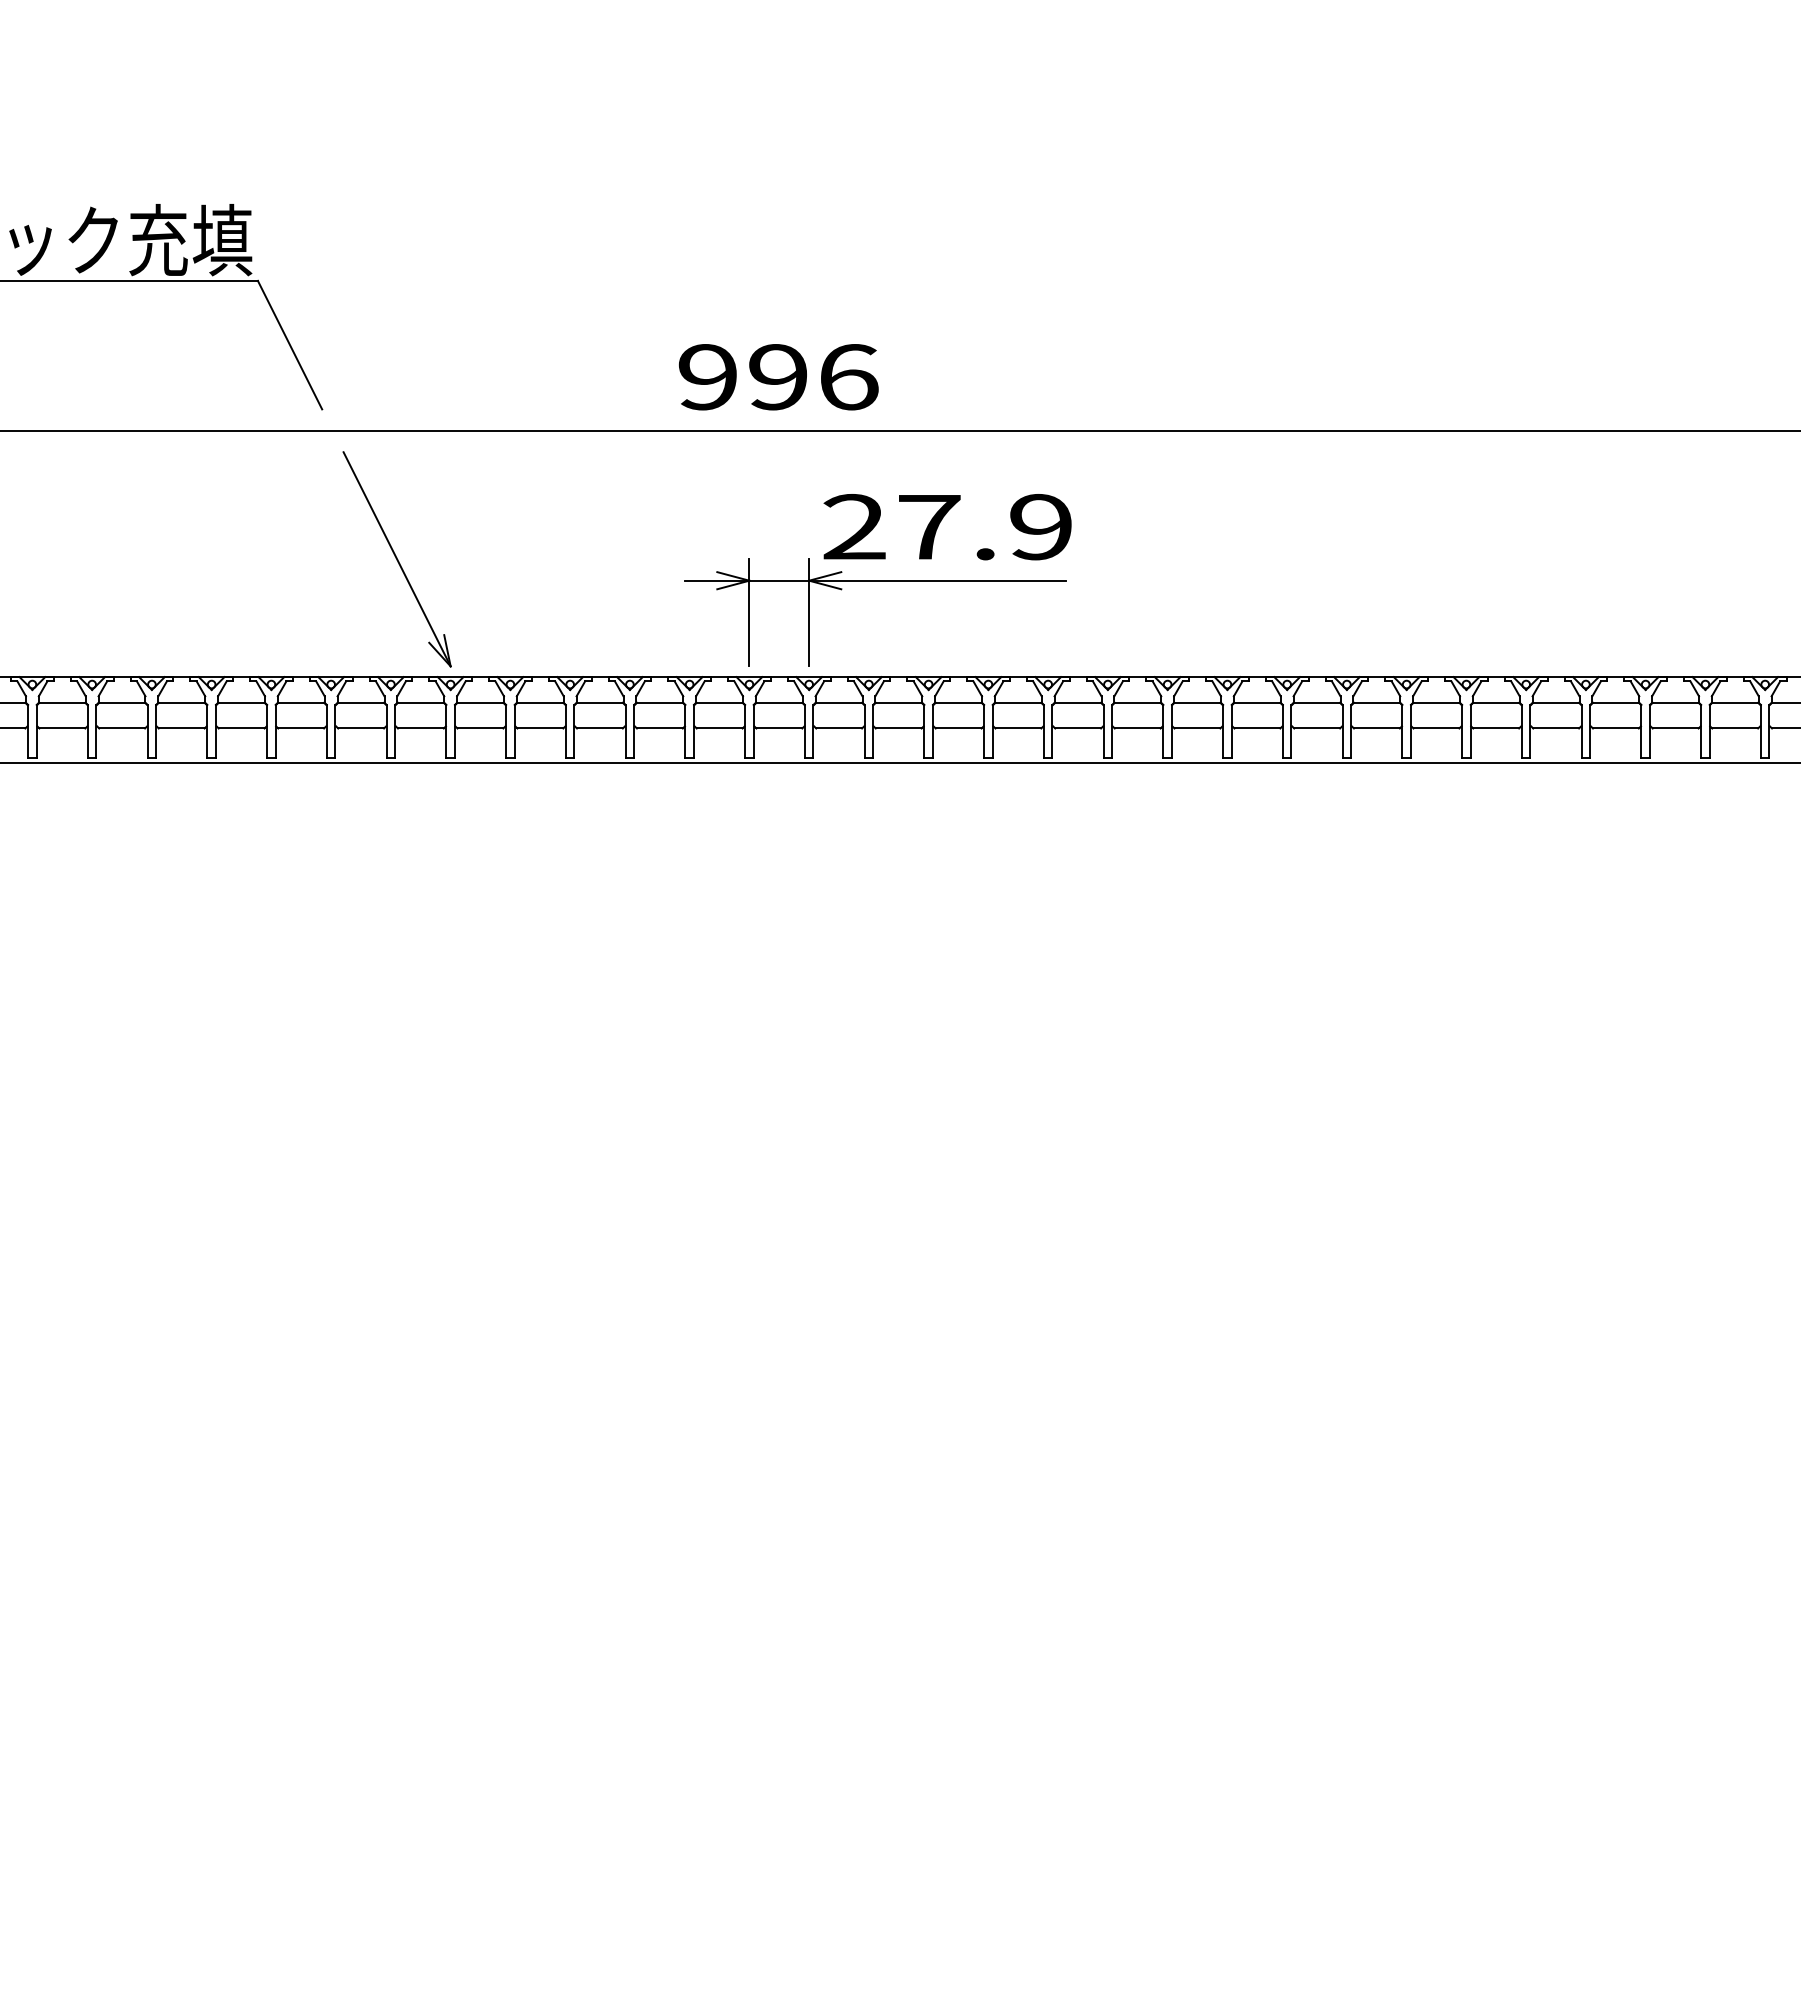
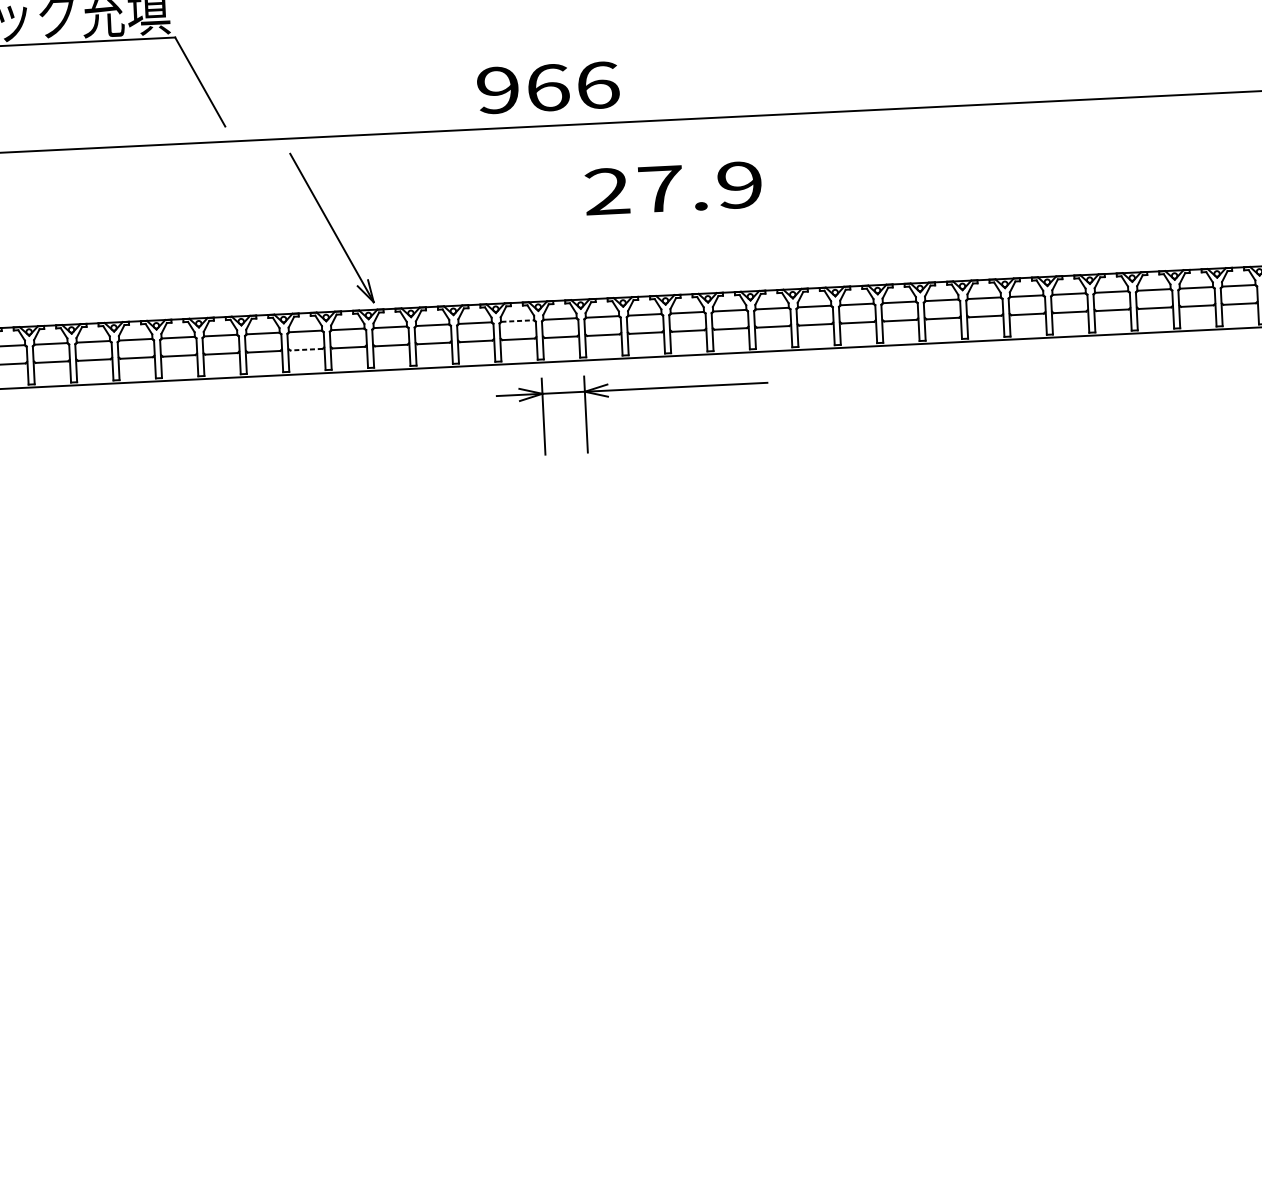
text: (778, 377) -> (548, 88), 996 -> 966
part: (396, 559) -> (331, 228), moved
part: (875, 581) -> (632, 390), moved
line: (719, 702) -> (517, 320), solid -> dashed
line: (420, 728) -> (306, 349), solid -> dashed

